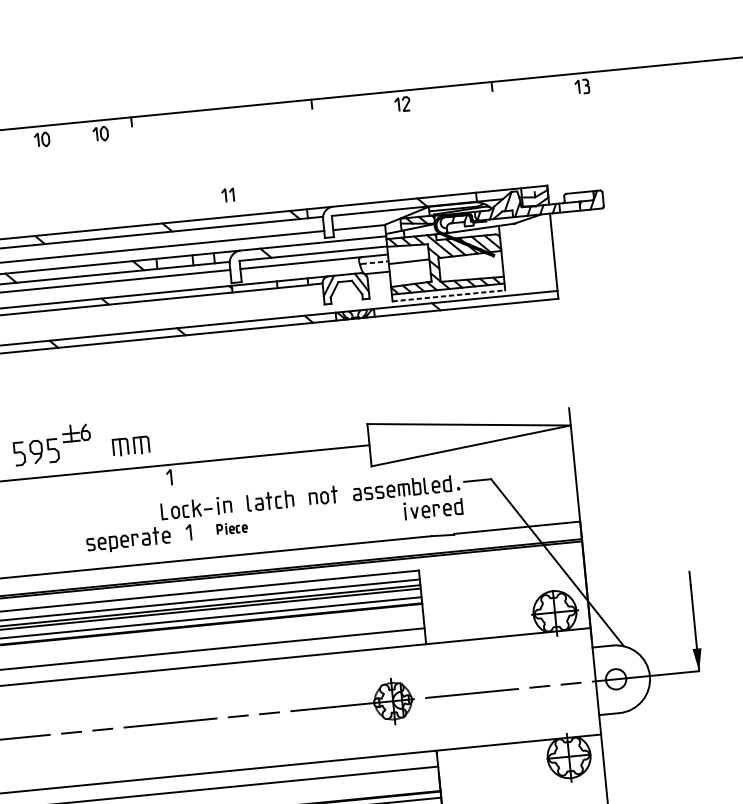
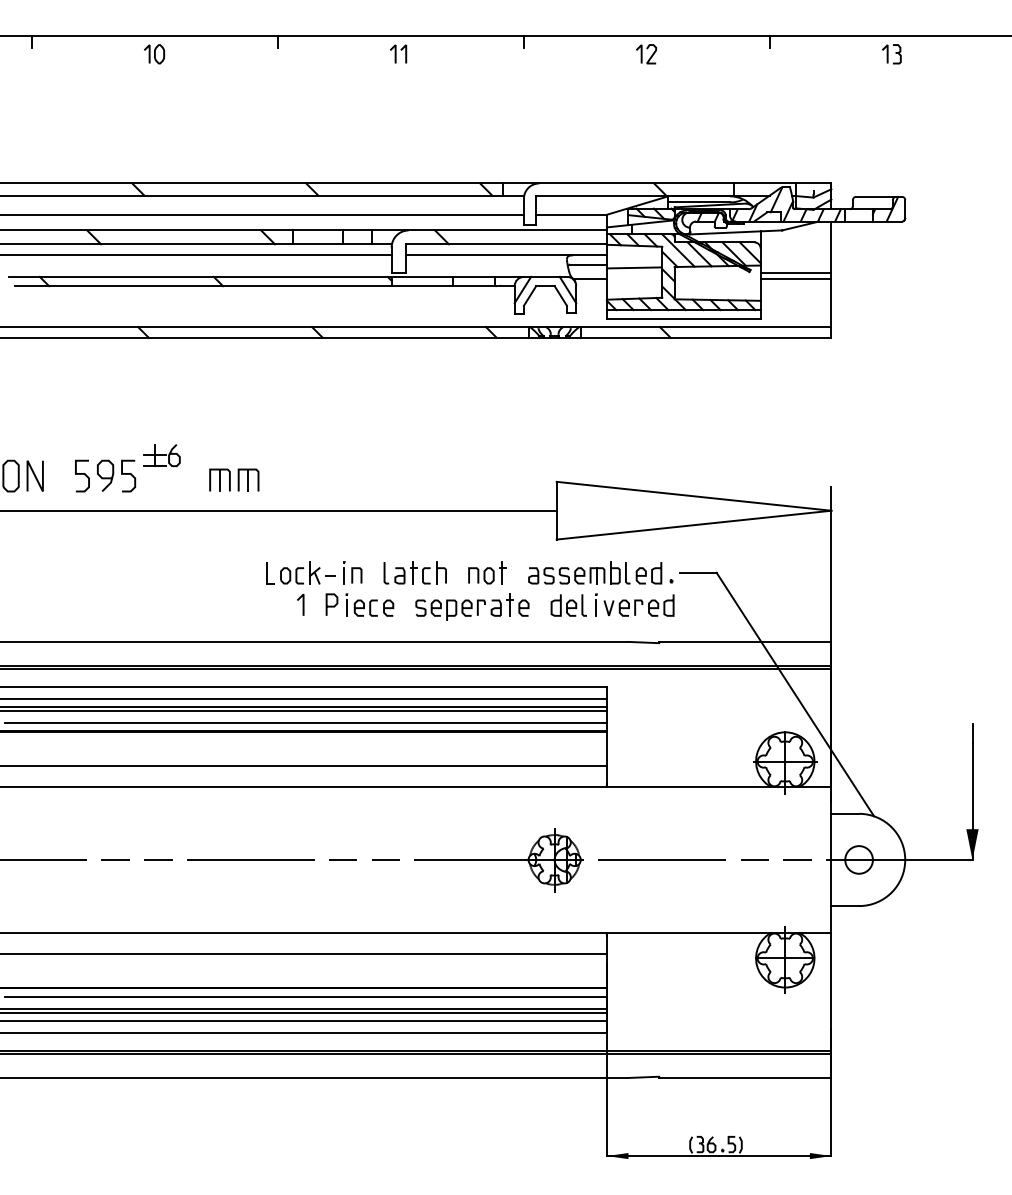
part: (100, 134) -> (234, 54), removed
part: (227, 194) -> (398, 53), moved
line: (527, 253) -> (795, 272), added
line: (527, 257) -> (795, 278), added
line: (375, 262) -> (589, 264), dashed -> solid
line: (448, 296) -> (683, 319), dashed -> solid
line: (170, 477) -> (283, 527), removed
part: (384, 513) -> (568, 605), added
part: (231, 528) -> (359, 604), size x1.67
part: (128, 539) -> (472, 606), moved

